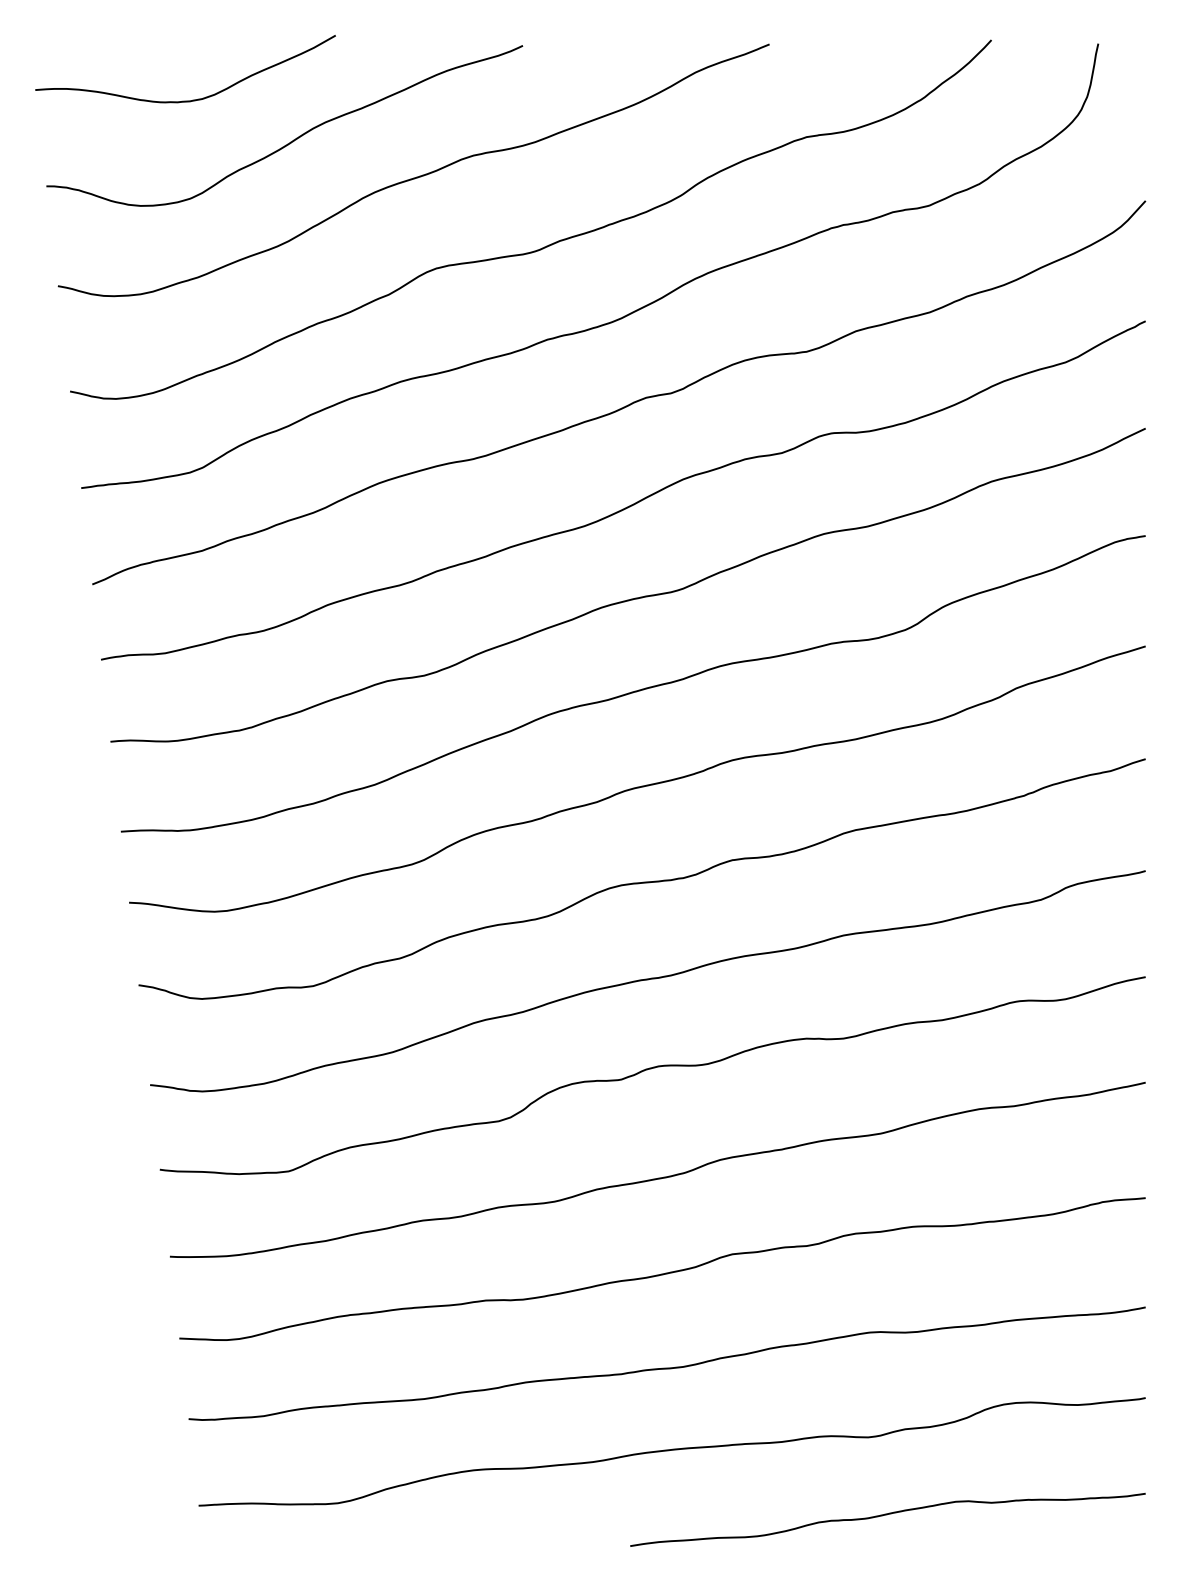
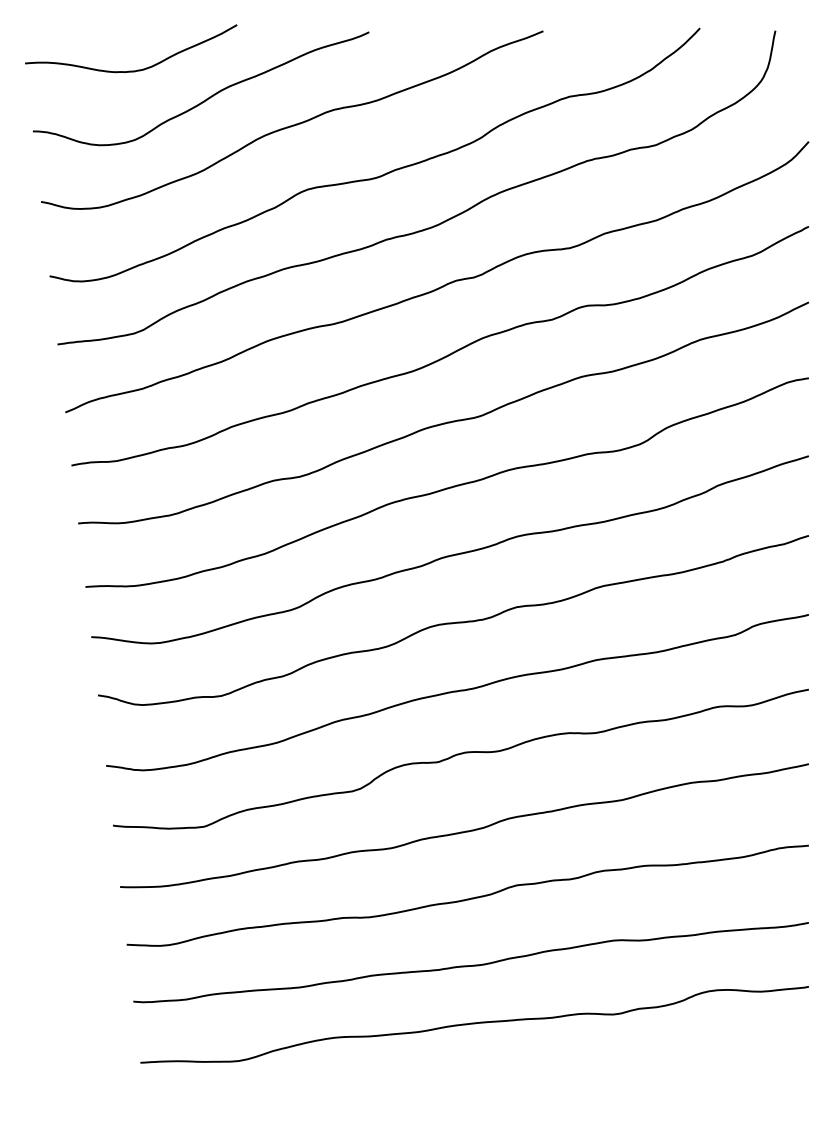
curve: (887, 1515) -> (626, 1069), removed

